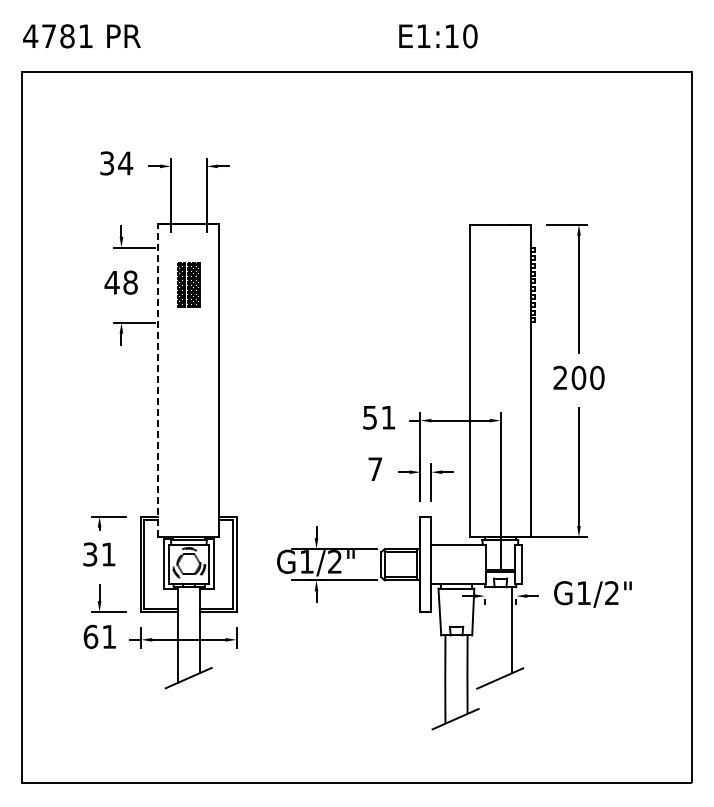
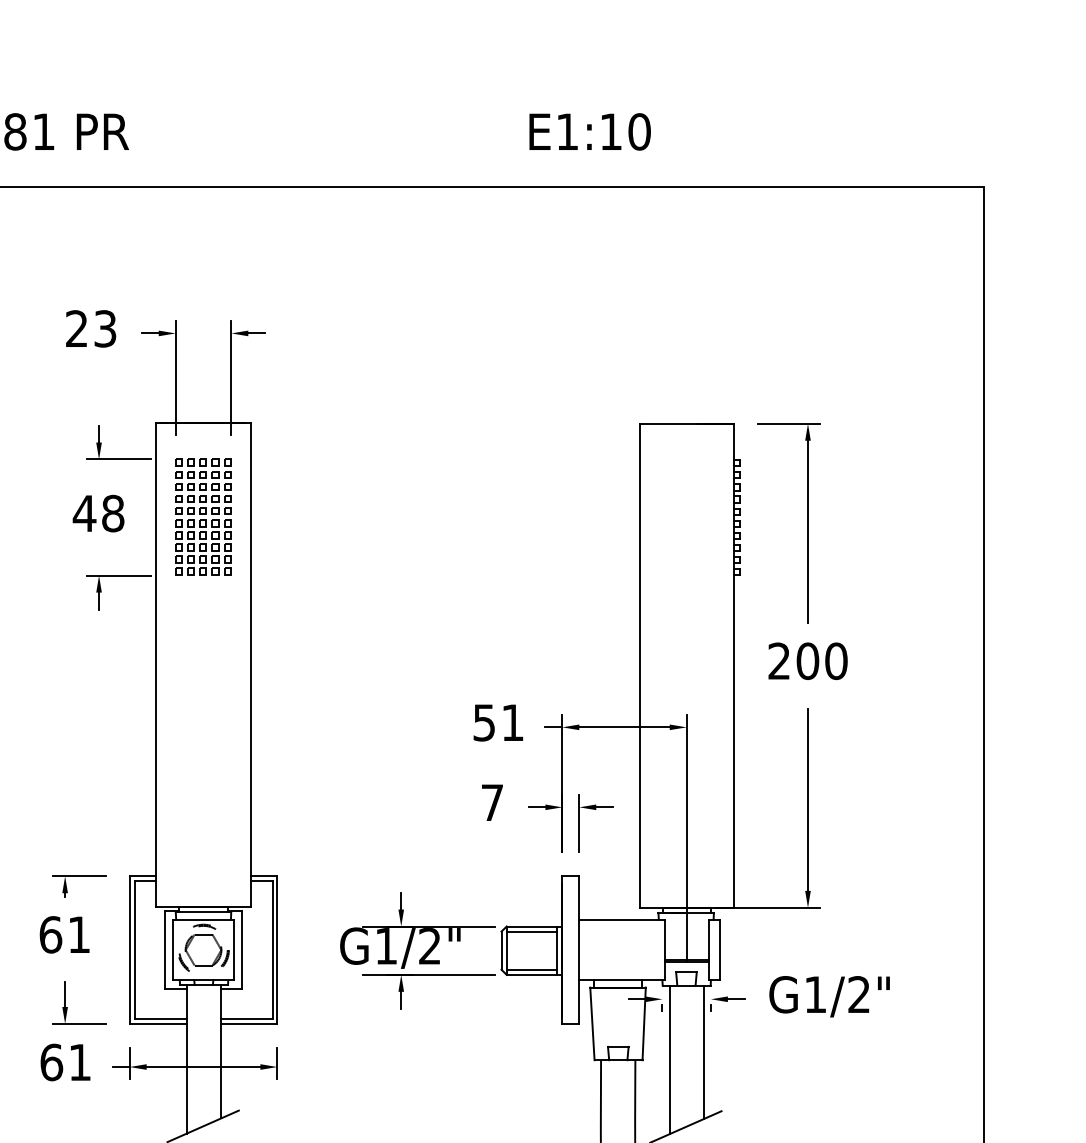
text: (116, 163) -> (91, 328), 34 -> 23
part: (188, 284) -> (202, 516), size x1.67
line: (158, 380) -> (156, 665), dashed -> solid
text: (90, 554) -> (51, 934), 31 -> 61
line: (489, 635) -> (669, 1060), added

